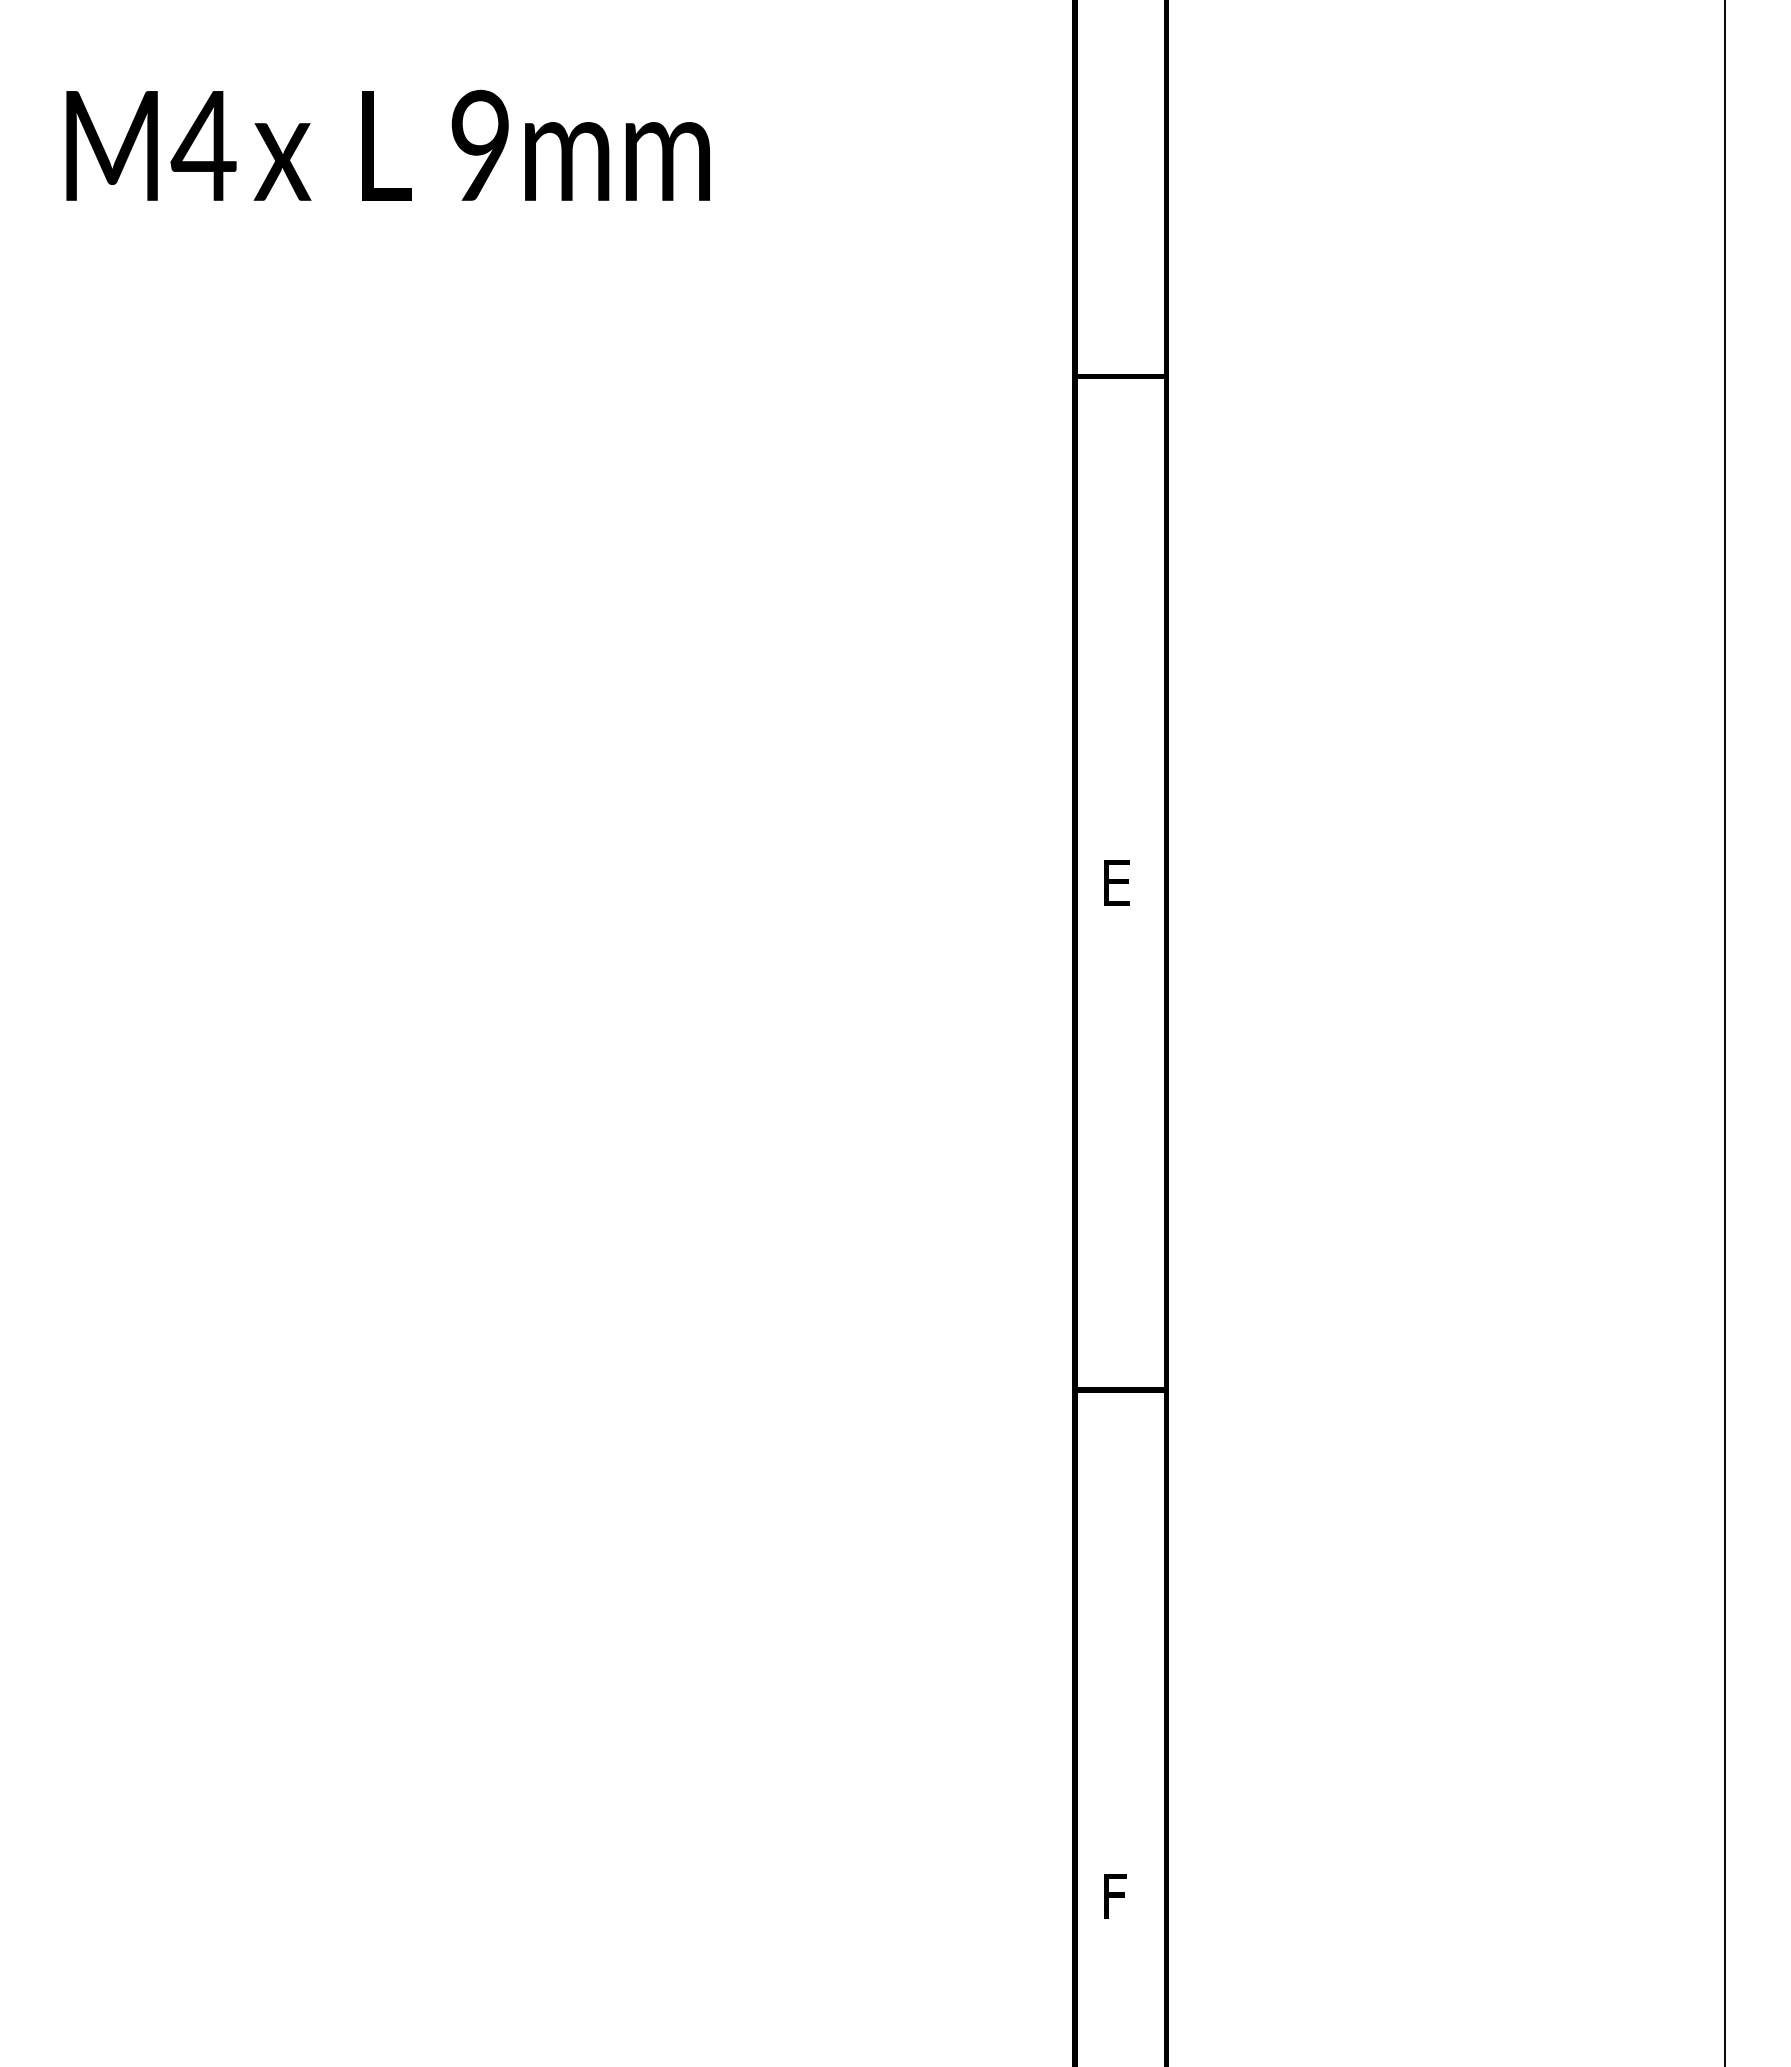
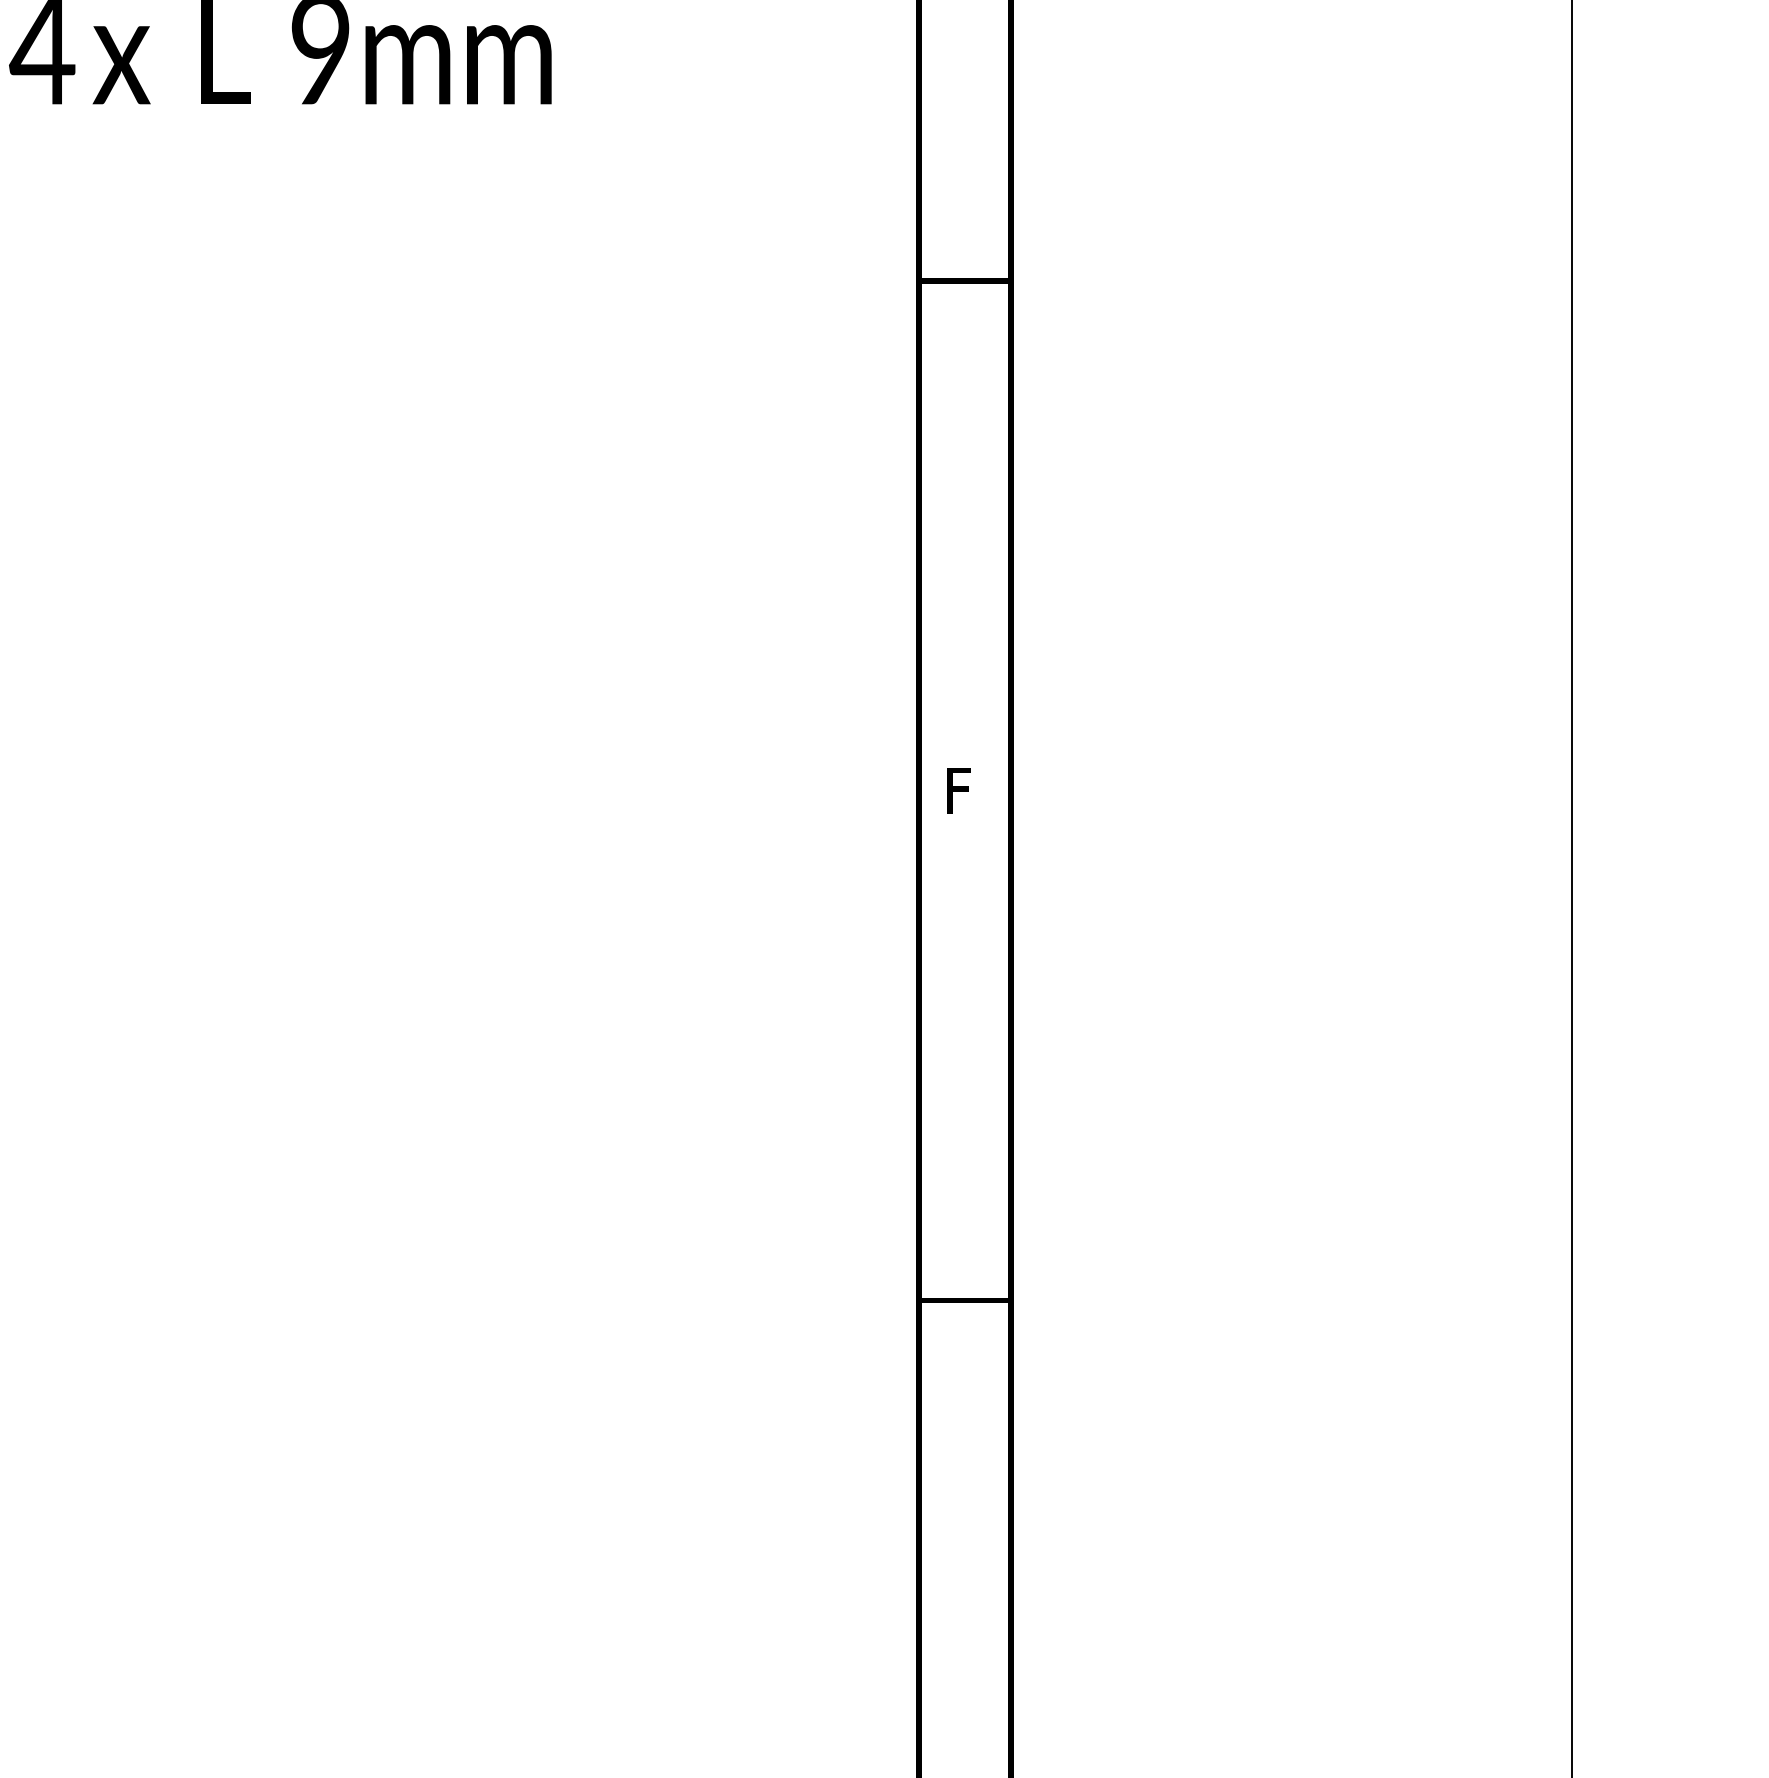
text: (1119, 882) -> (963, 789), E -> F

